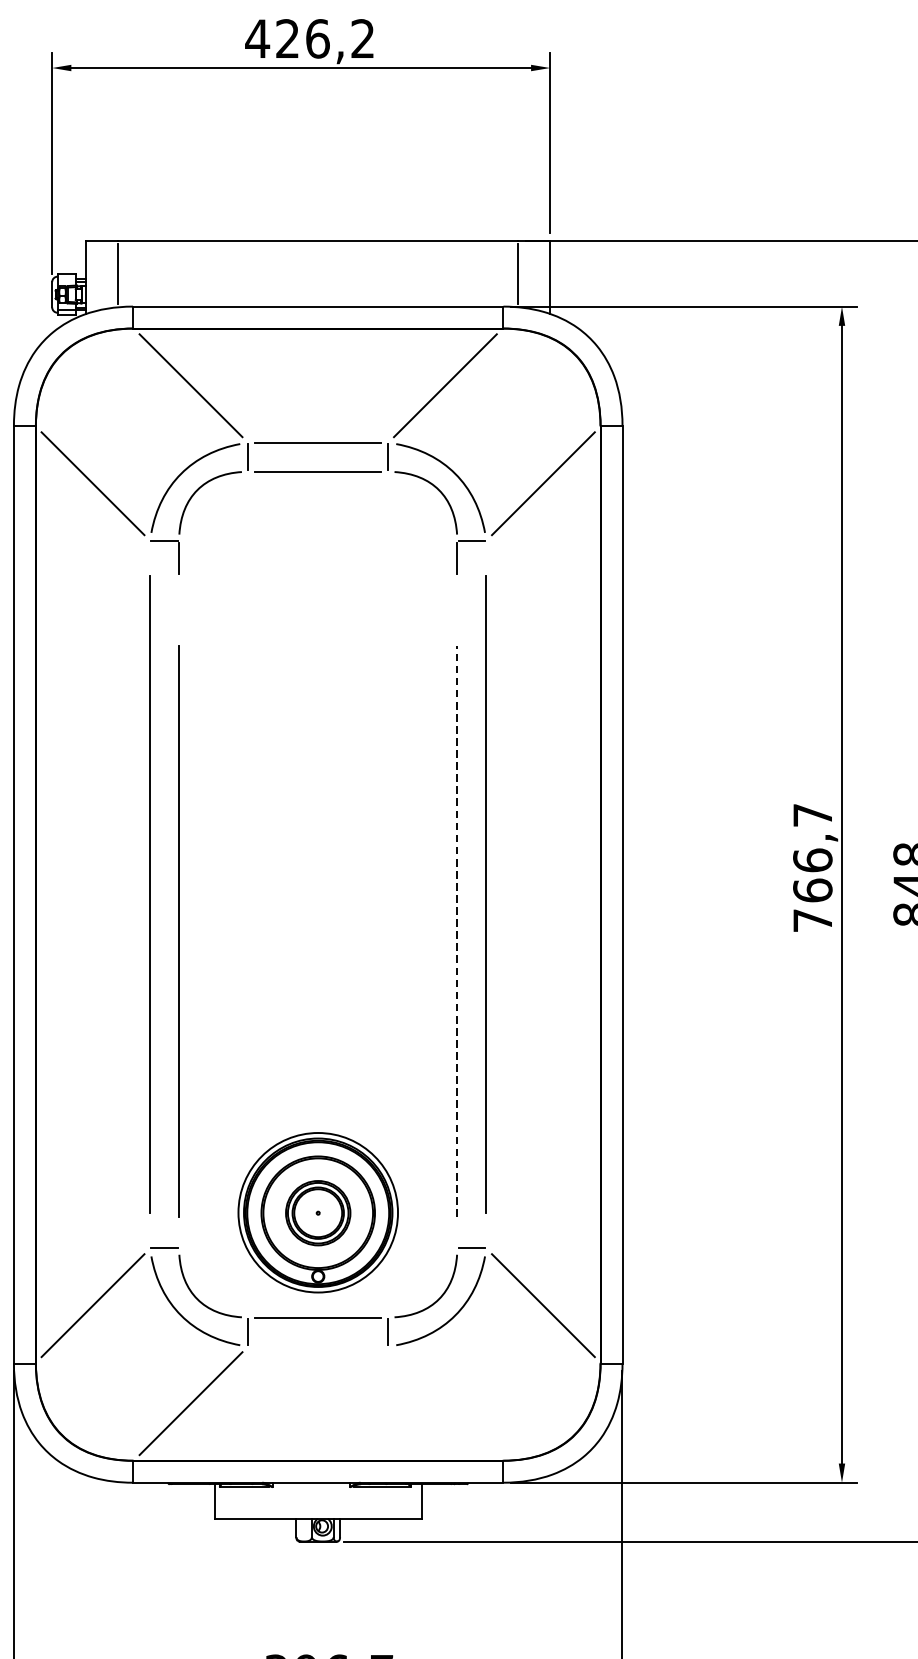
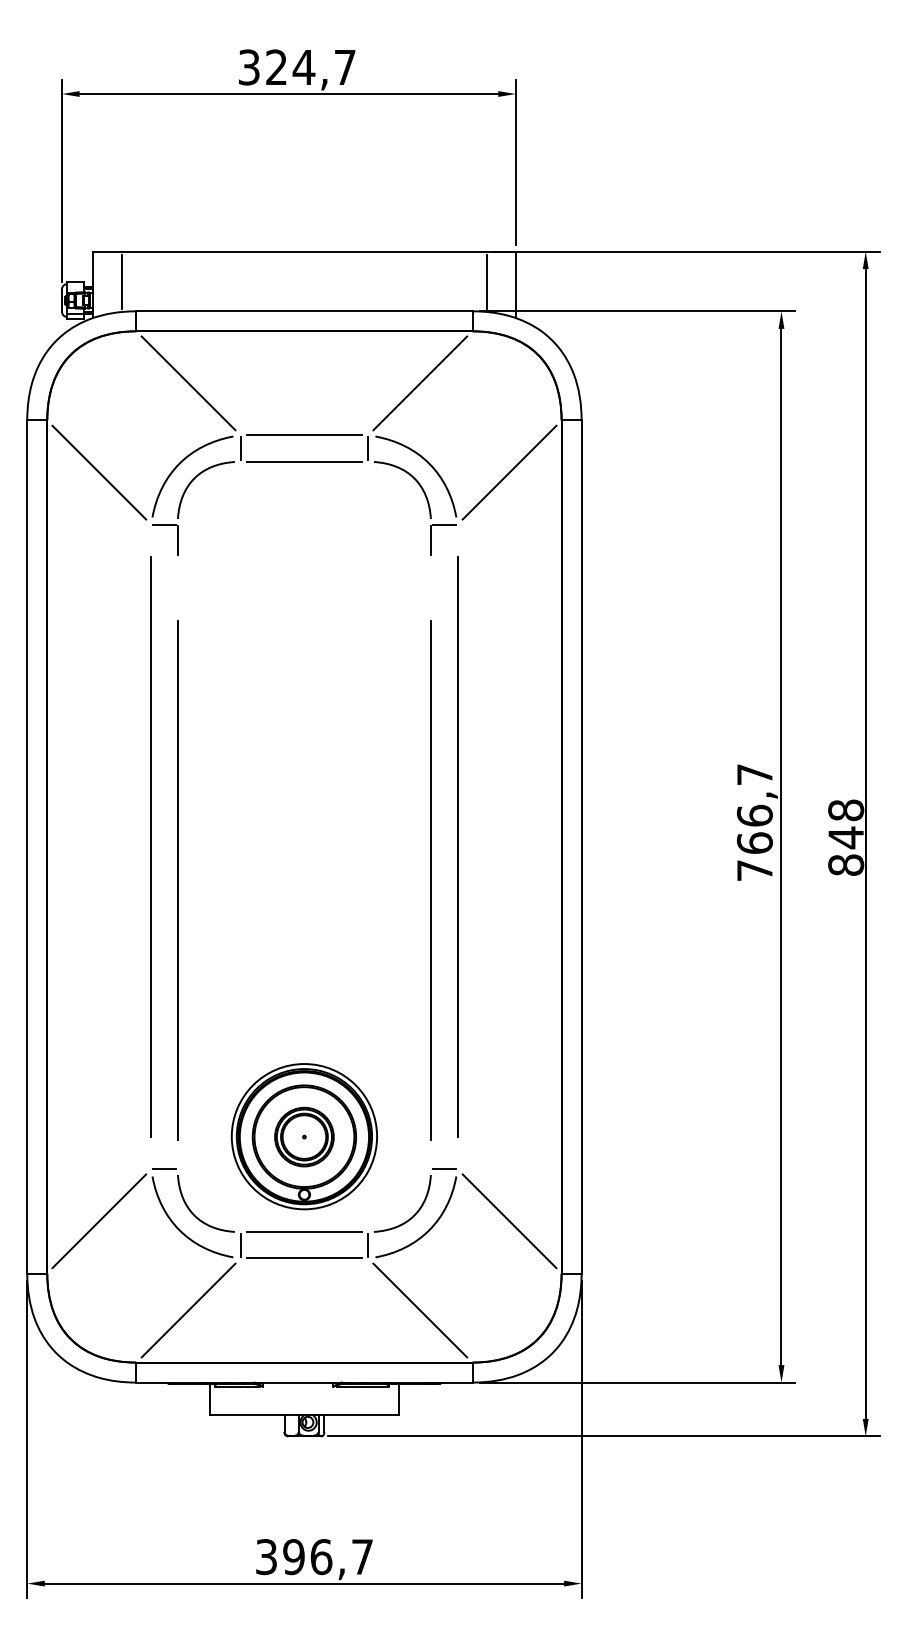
text: (309, 38) -> (296, 67), 426,2 -> 324,7
line: (457, 931) -> (431, 880), dashed -> solid
line: (318, 1346) -> (304, 1258), added
line: (445, 1403) -> (420, 1310), added

